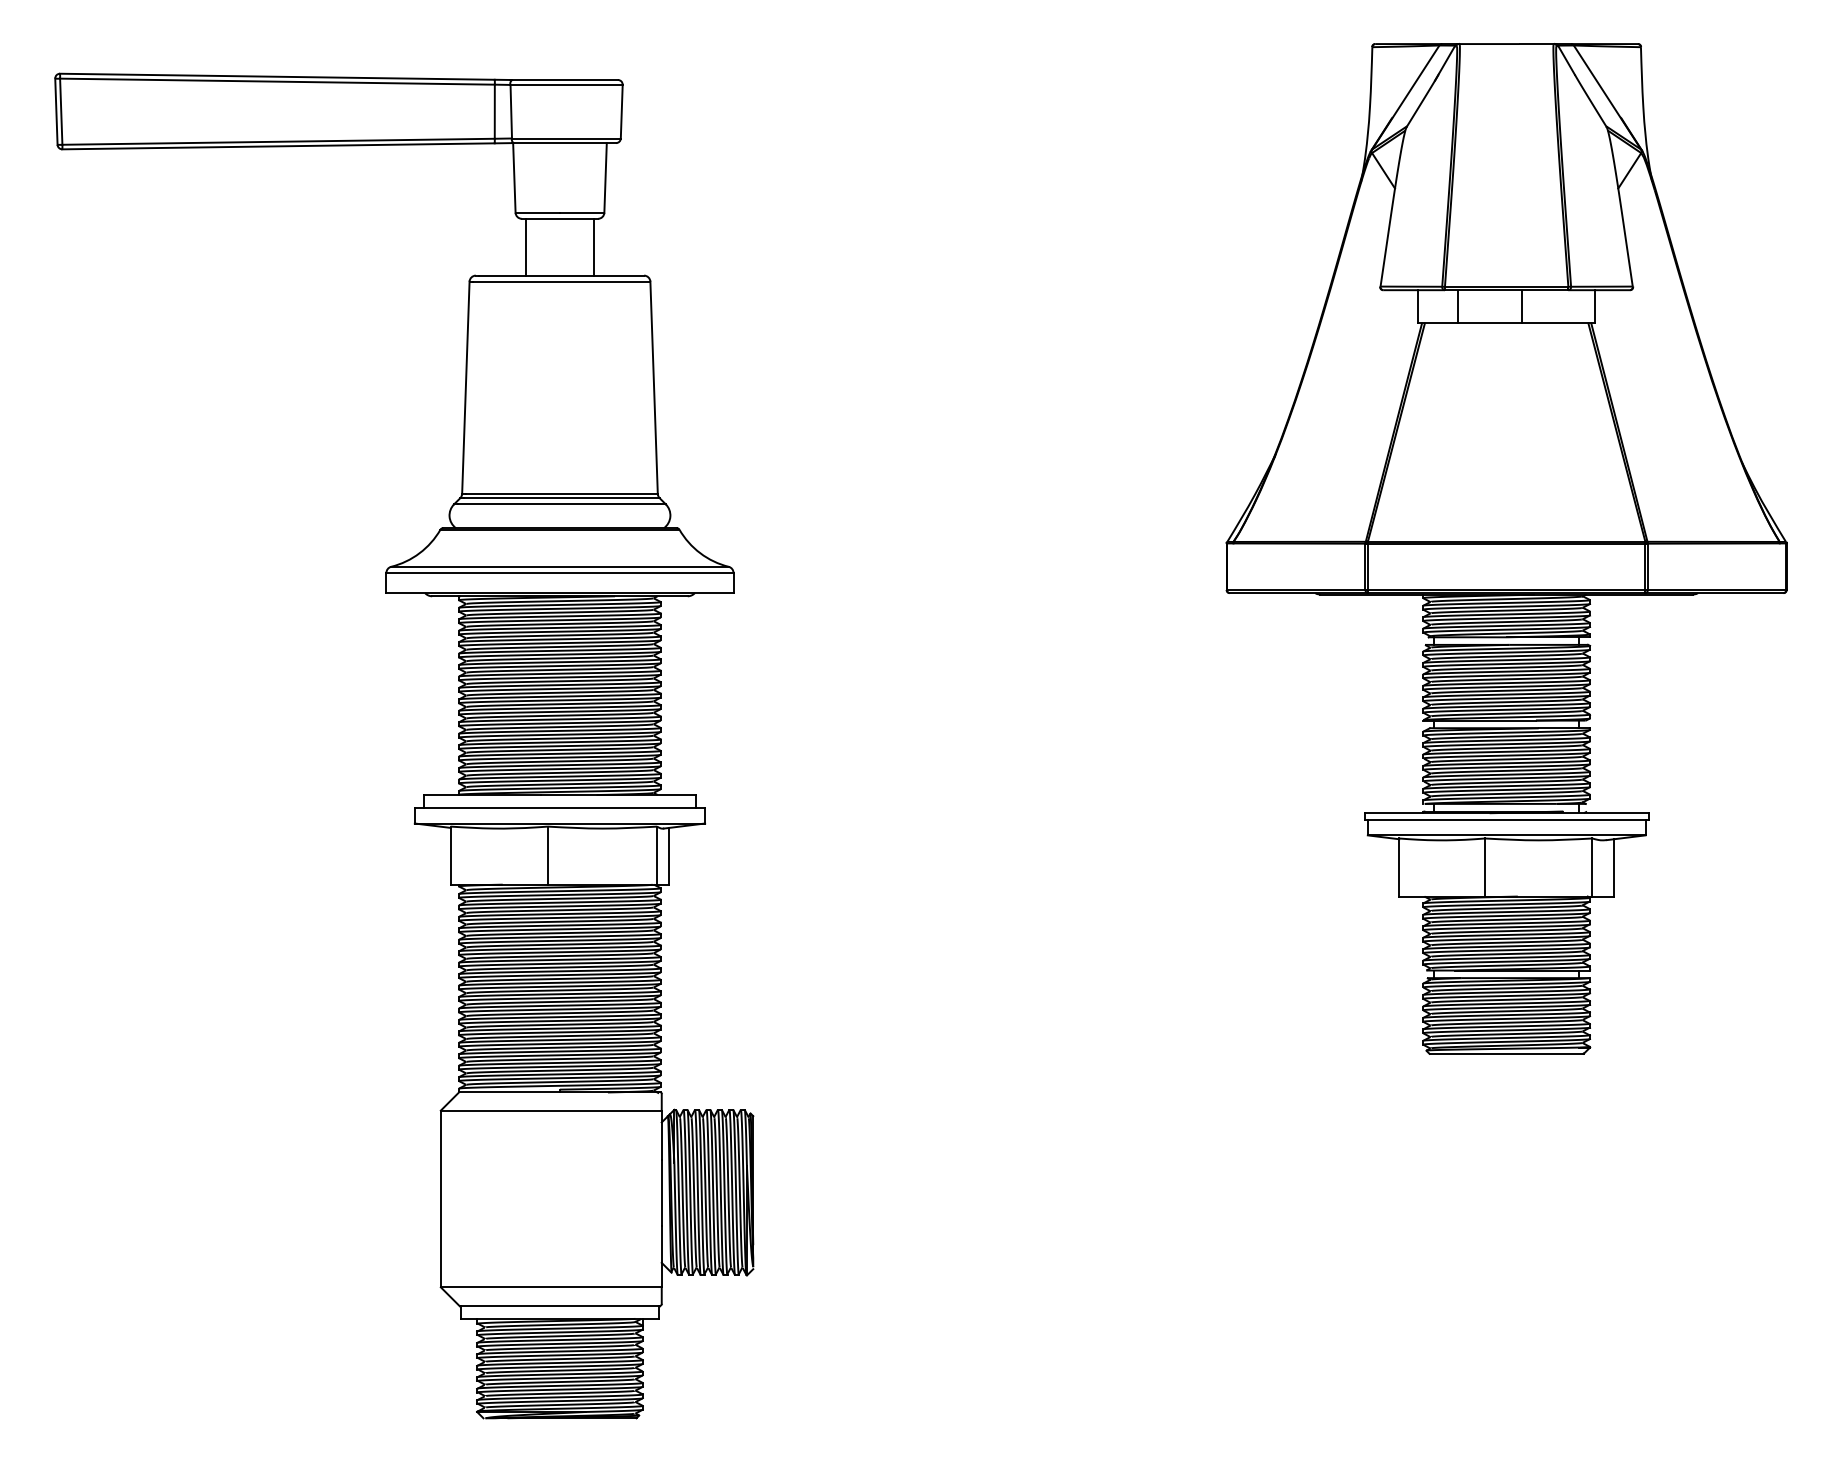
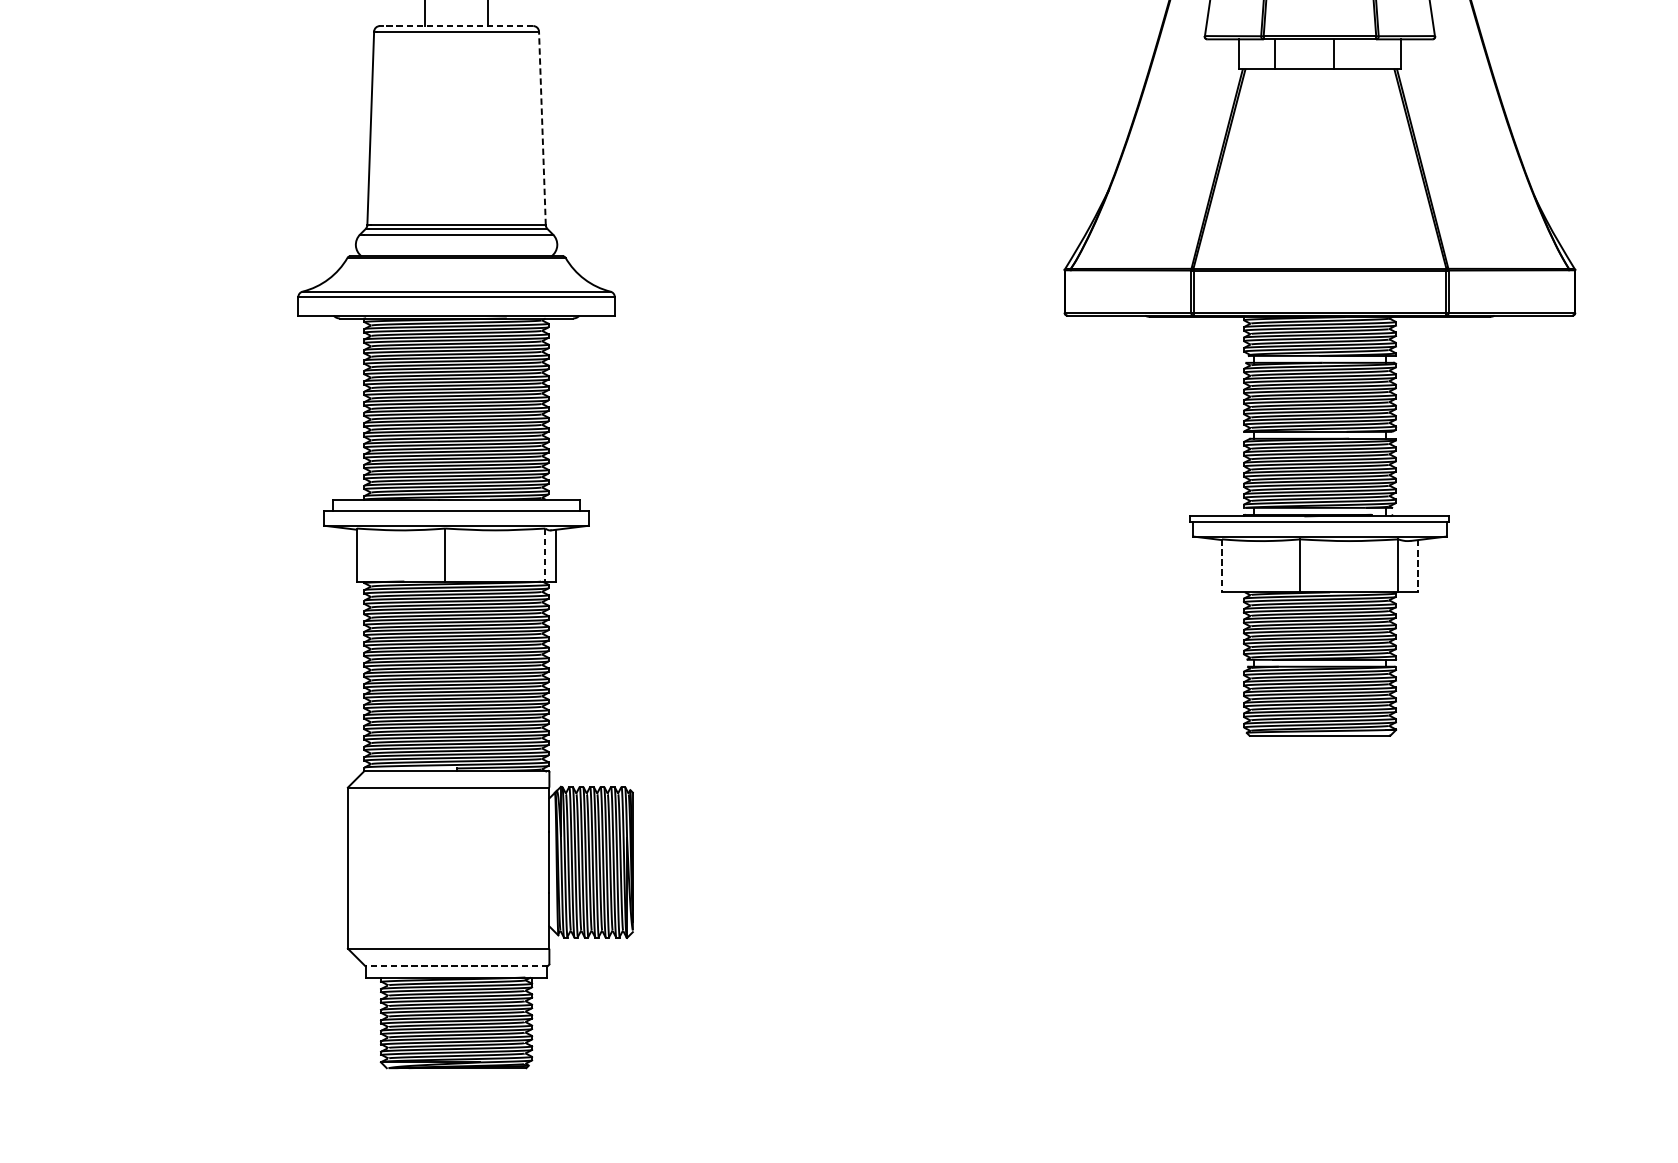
line: (561, 275) -> (457, 25), solid -> dashed
line: (654, 387) -> (542, 128), solid -> dashed
line: (657, 856) -> (545, 555), solid -> dashed
line: (1614, 867) -> (1418, 565), solid -> dashed
line: (1399, 868) -> (1222, 566), solid -> dashed
line: (559, 1306) -> (456, 966), solid -> dashed

